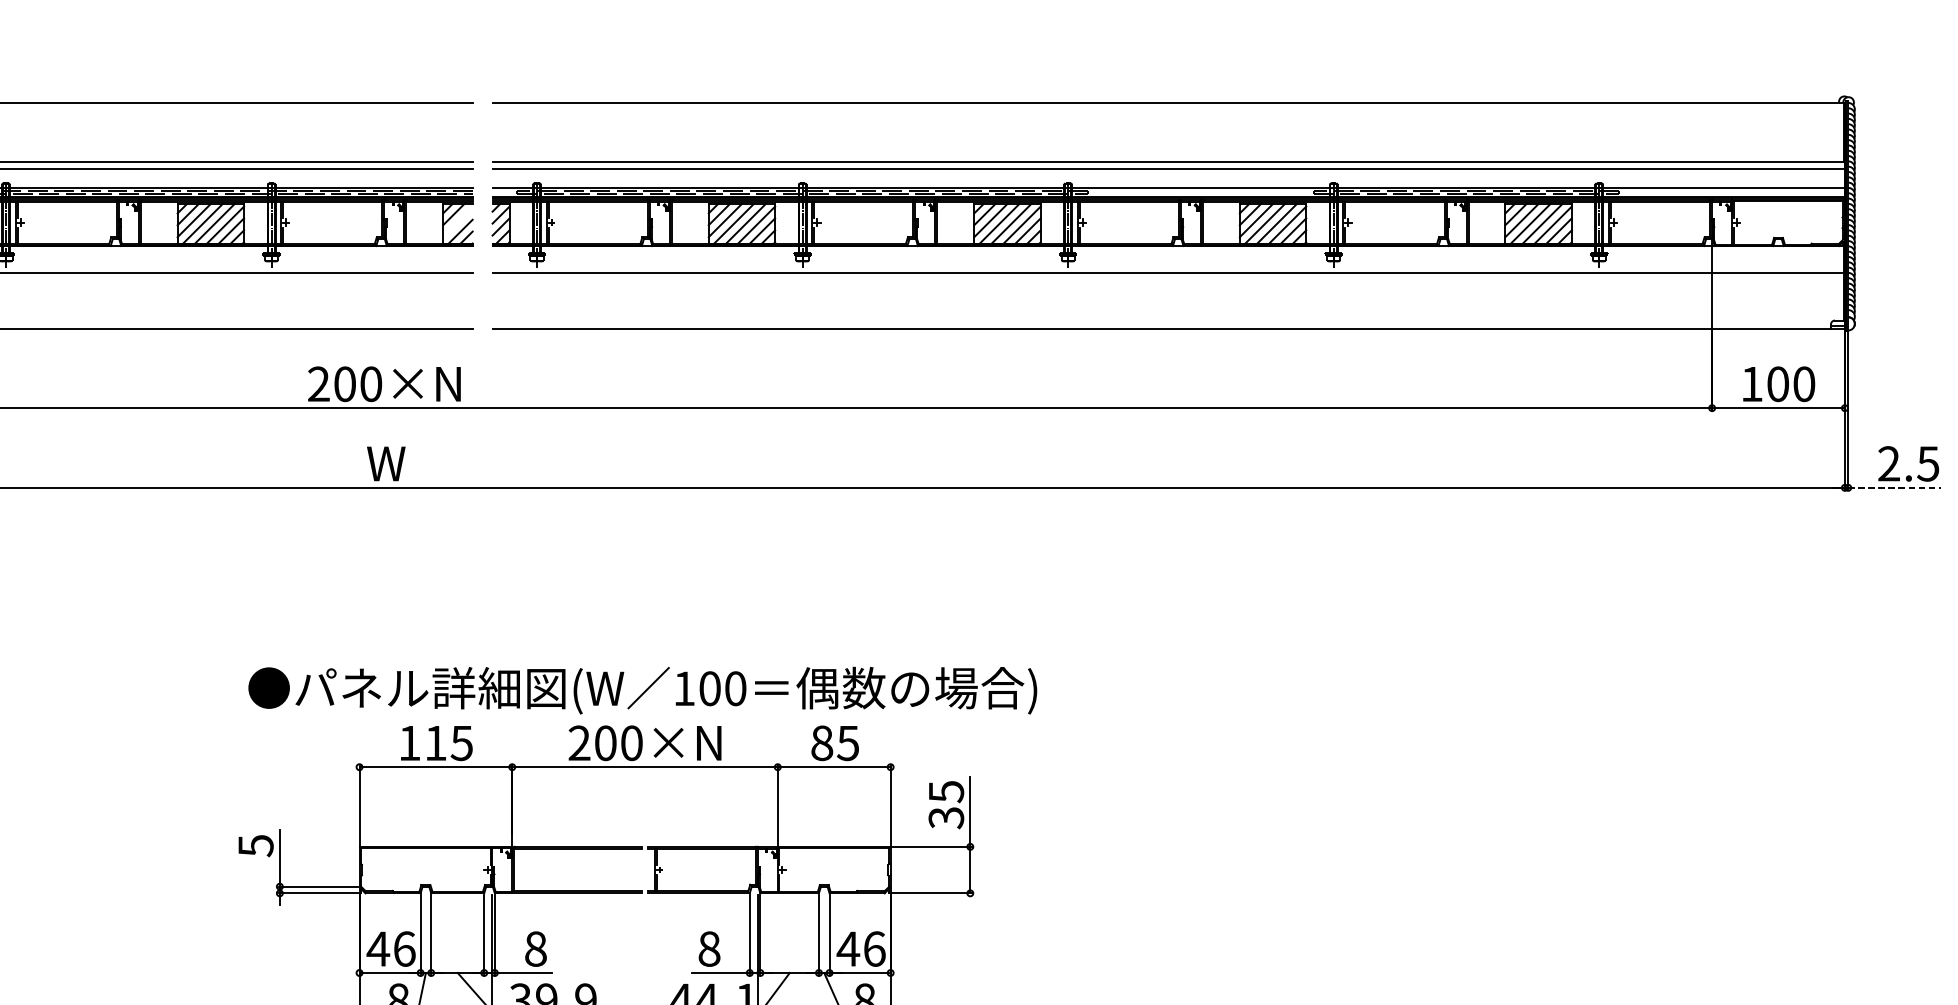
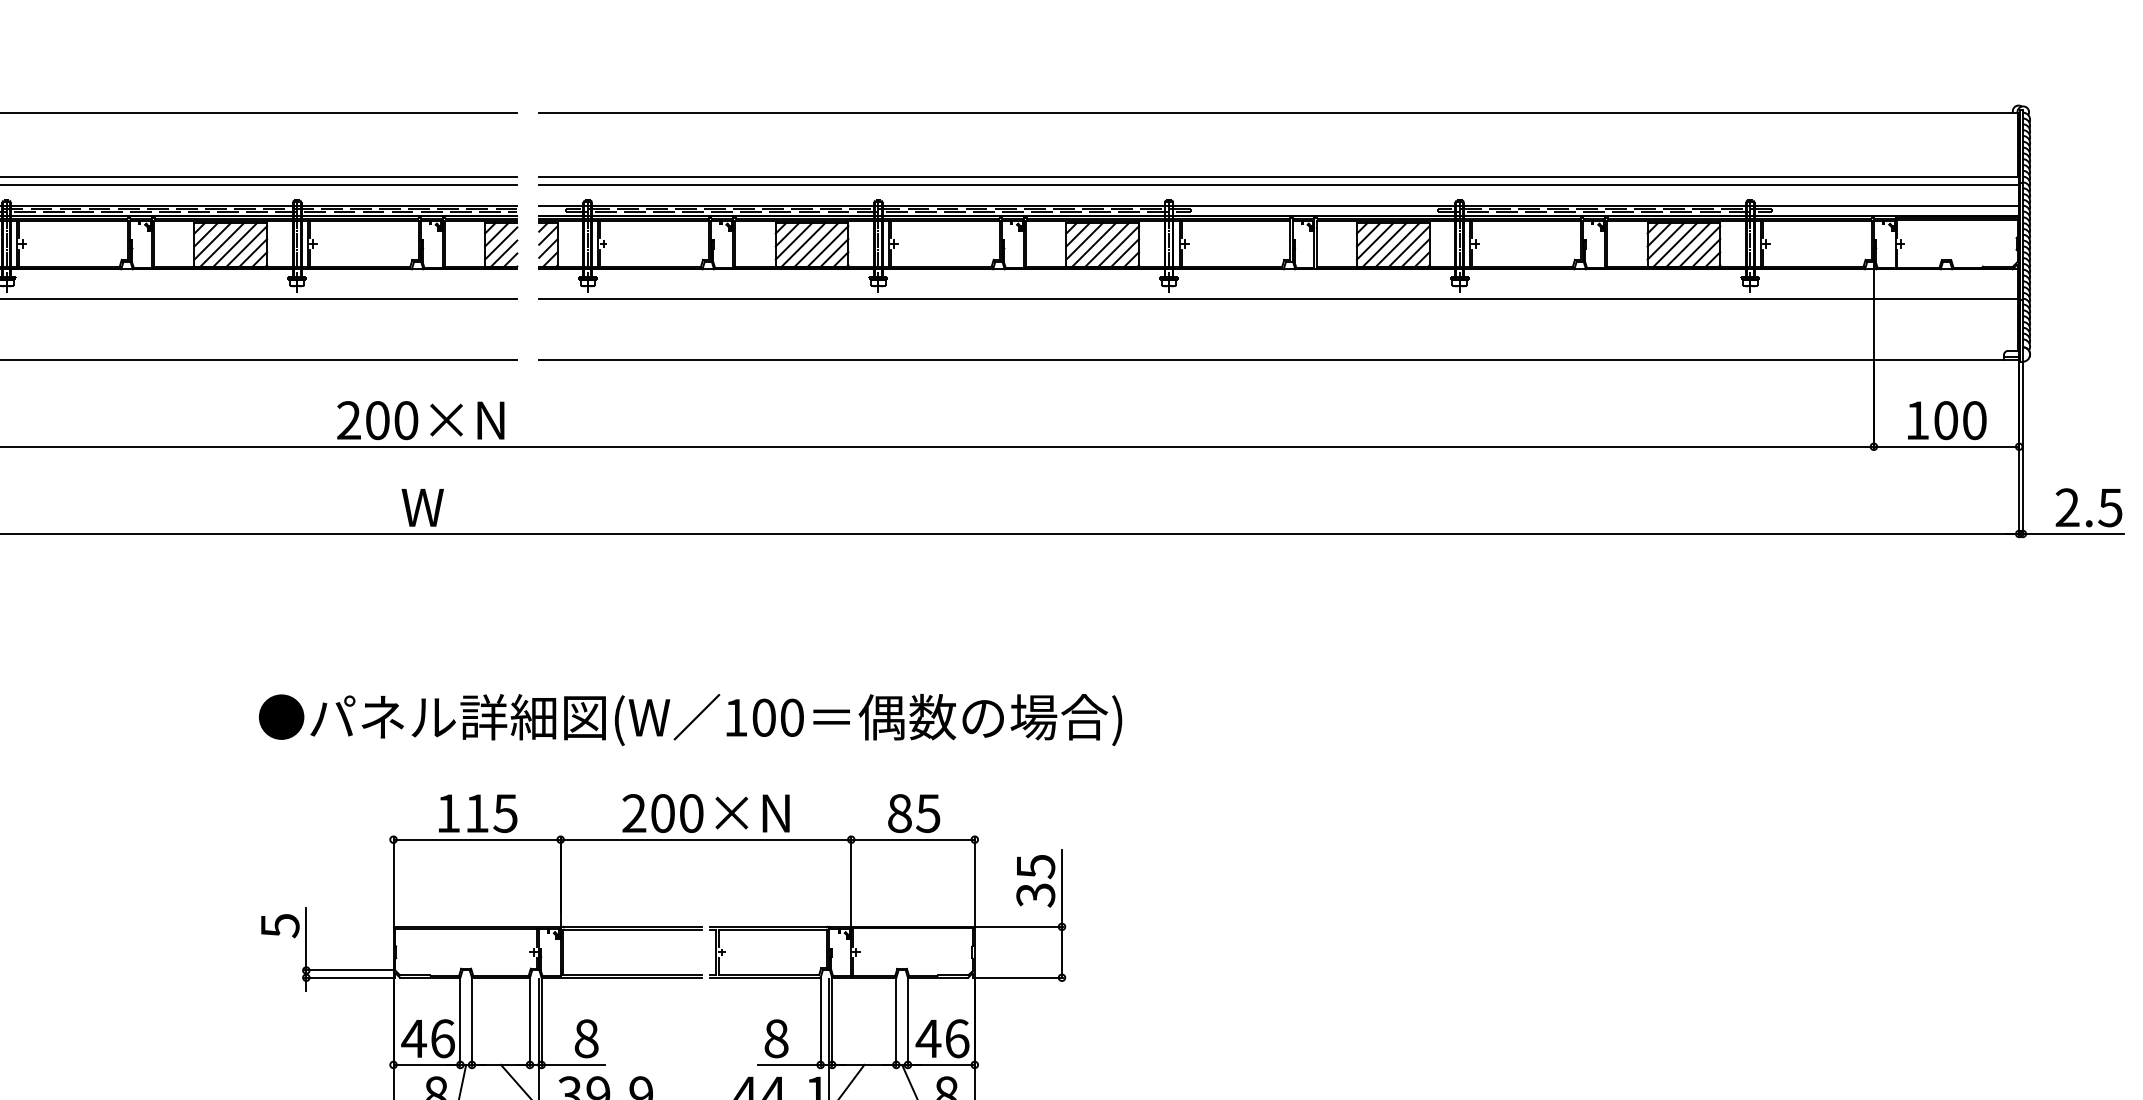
line: (458, 222) -> (501, 243), added
line: (1894, 487) -> (2073, 533), dashed -> solid
text: (642, 690) -> (690, 719), moved

